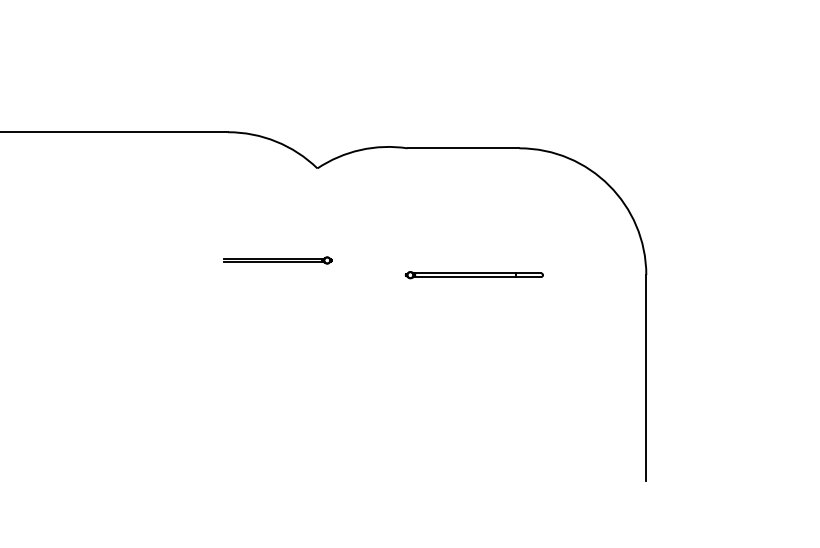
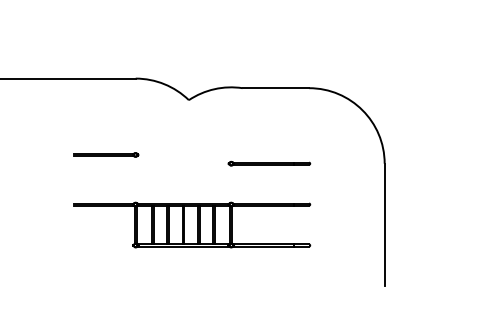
part: (278, 259) -> (106, 154), moved
part: (474, 274) -> (269, 163), moved
part: (323, 377) -> (192, 224), added

